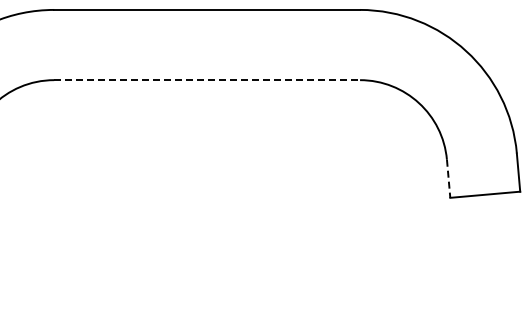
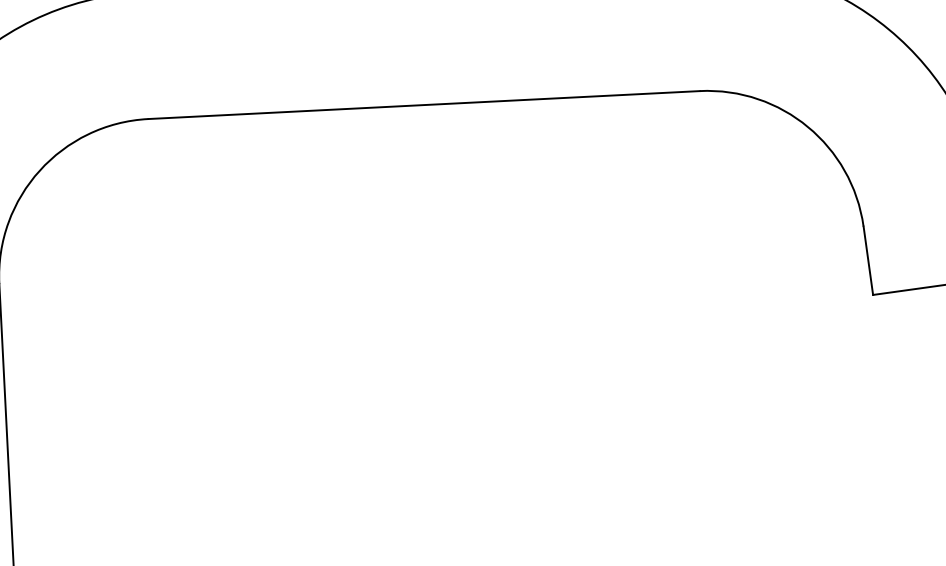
line: (207, 80) -> (424, 105), dashed -> solid
line: (448, 179) -> (868, 262), dashed -> solid

